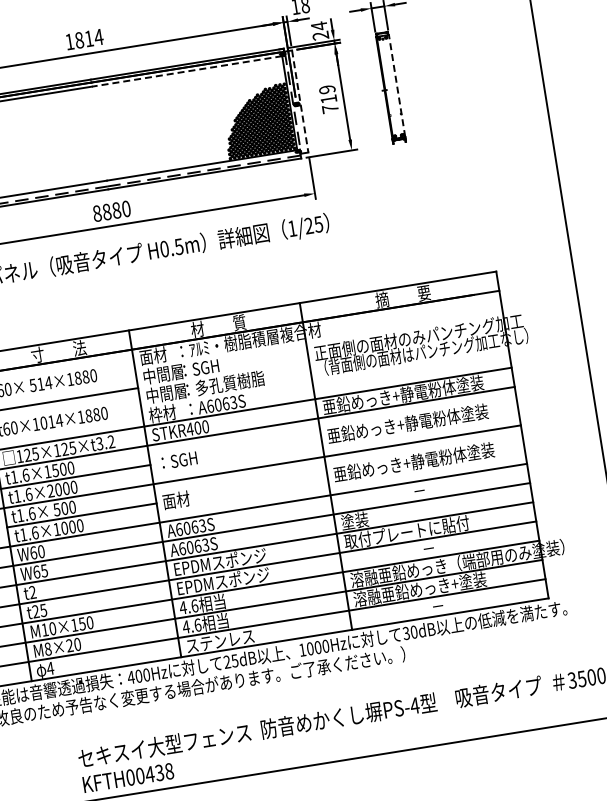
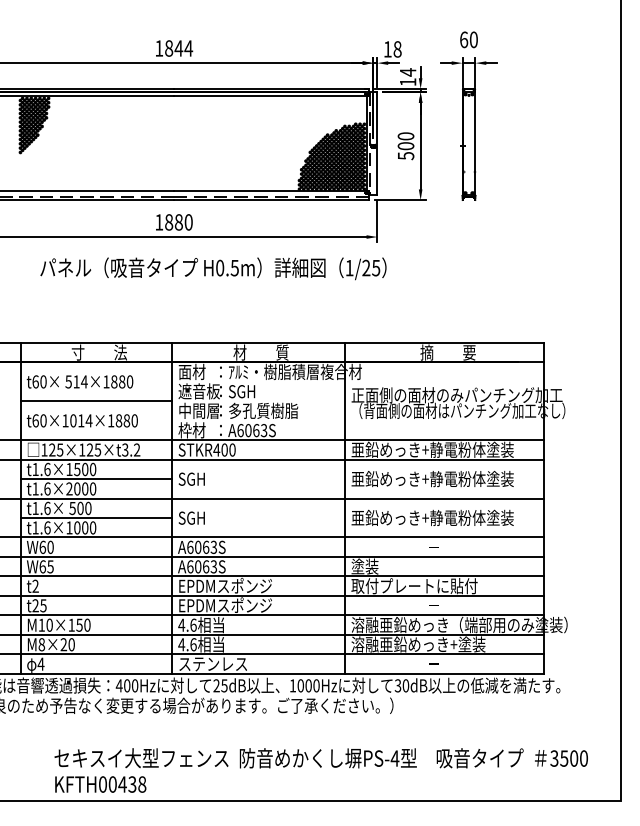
text: (320, 36) -> (407, 82), 24 -> 14
text: (88, 38) -> (178, 48), 1814 -> 1844
line: (186, 71) -> (269, 96), dashed -> solid
line: (397, 85) -> (475, 143), dashed -> solid
text: (328, 99) -> (405, 146), 719 -> 500
line: (300, 101) -> (377, 143), dashed -> solid
text: (97, 213) -> (159, 222), 8880 -> 1880
text: (162, 374) -> (198, 391), 中間層 -> 遮音板
text: (176, 460) -> (198, 478), ：SGH -> SGH
text: (175, 499) -> (191, 517), 面材 -> SGH

